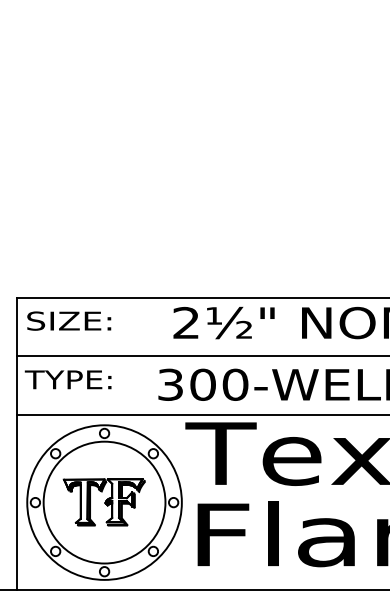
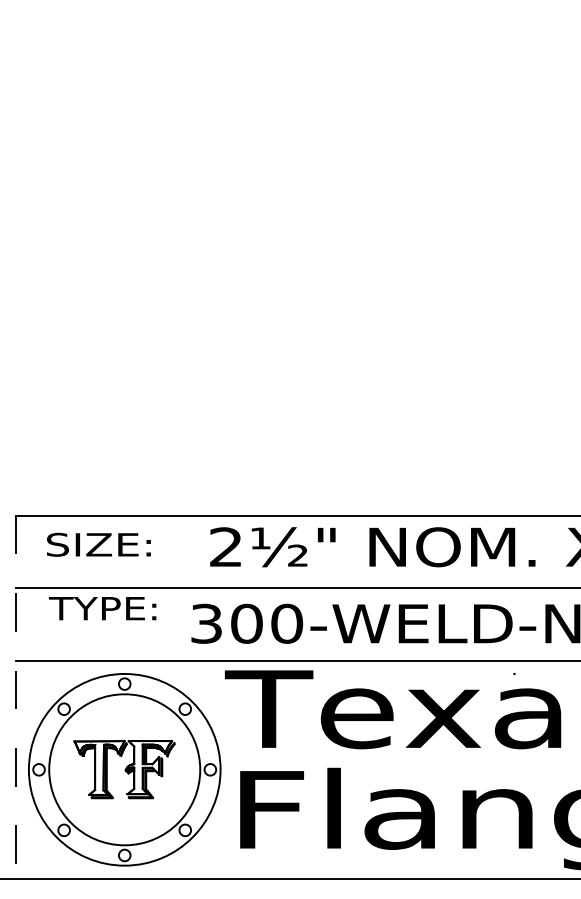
text: (68, 320) -> (98, 544), moved
text: (68, 379) -> (102, 608), moved
line: (17, 444) -> (16, 697), solid -> dashed

